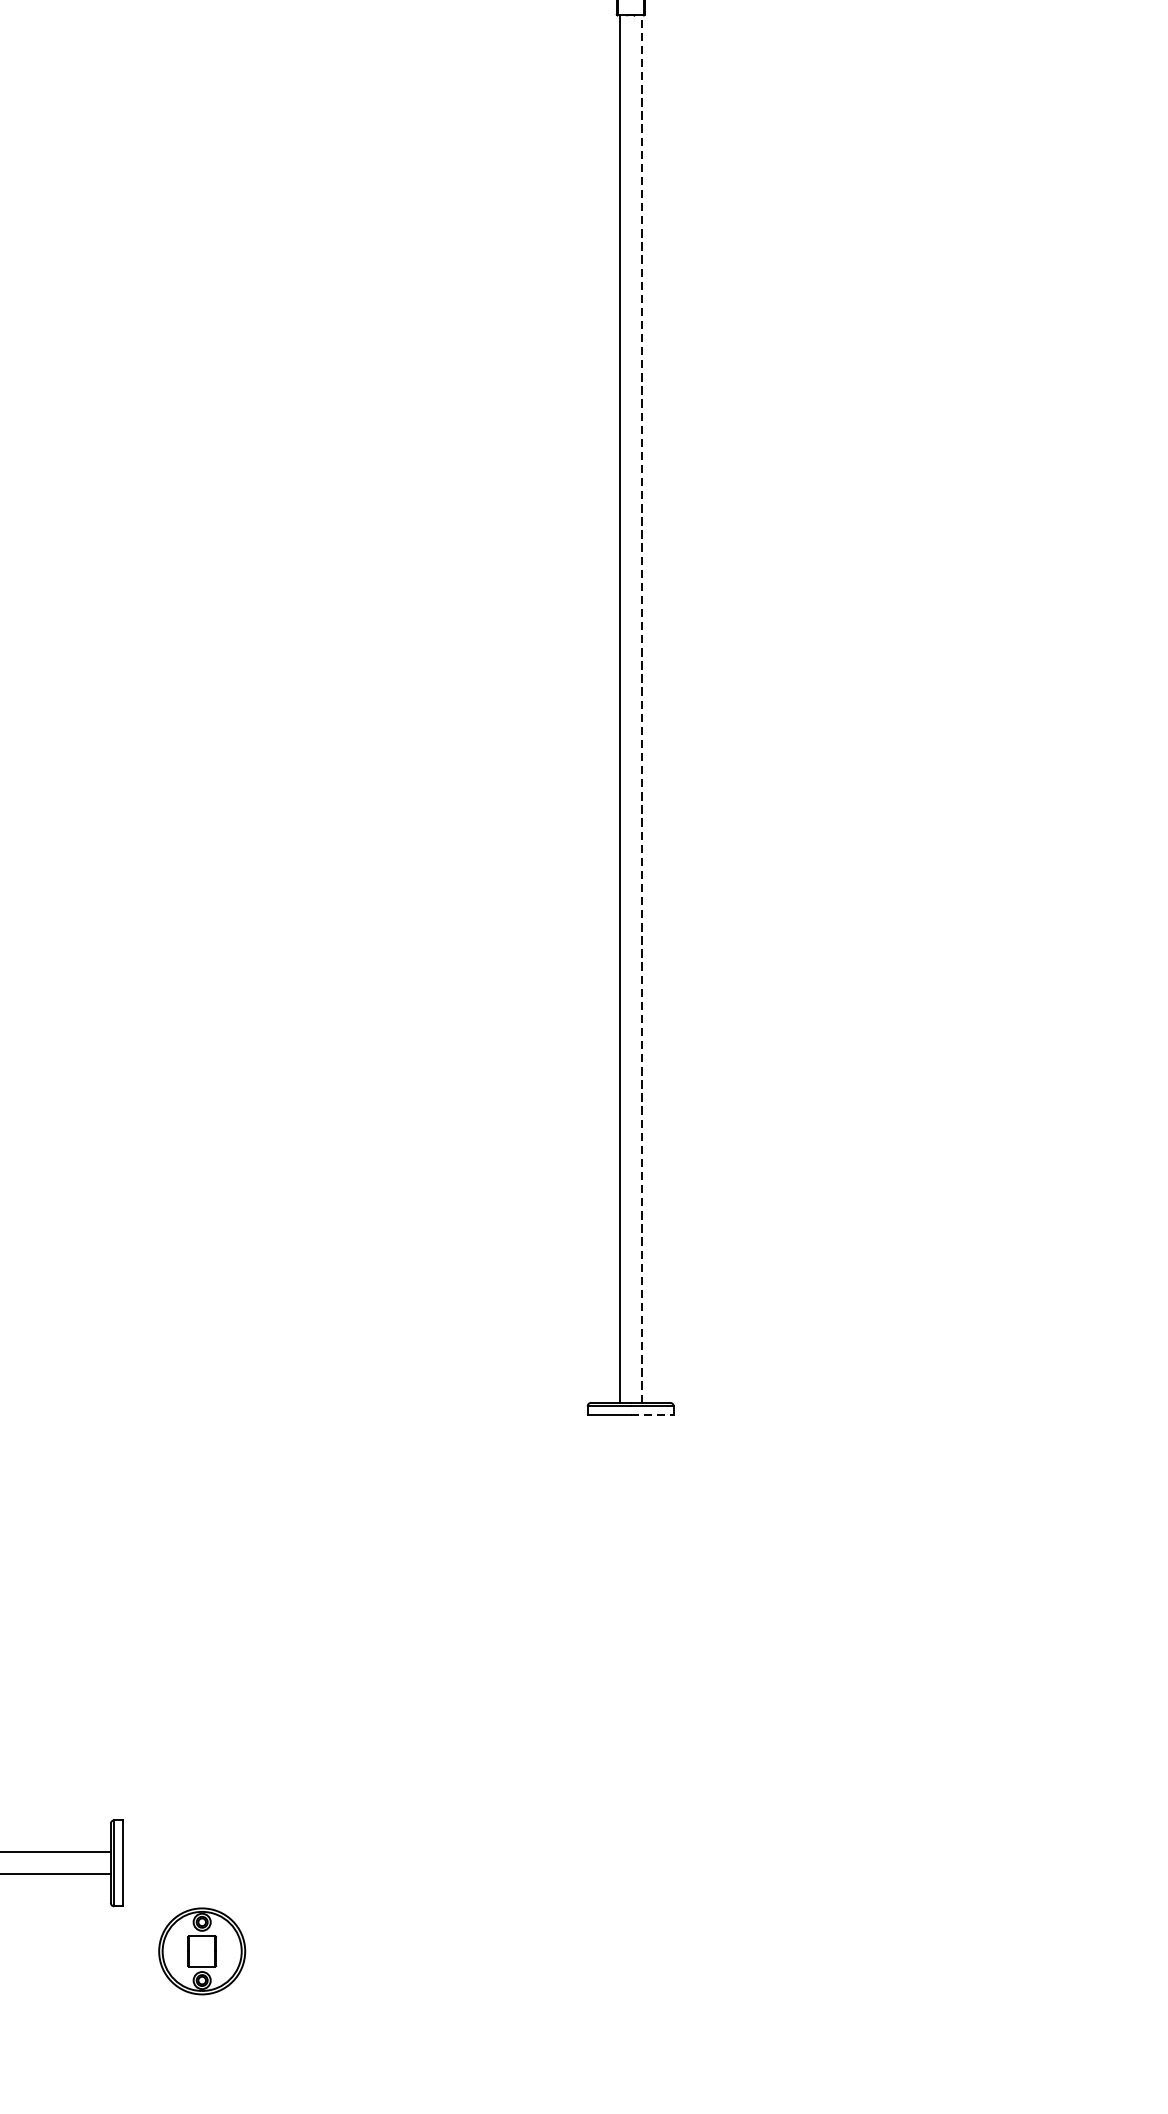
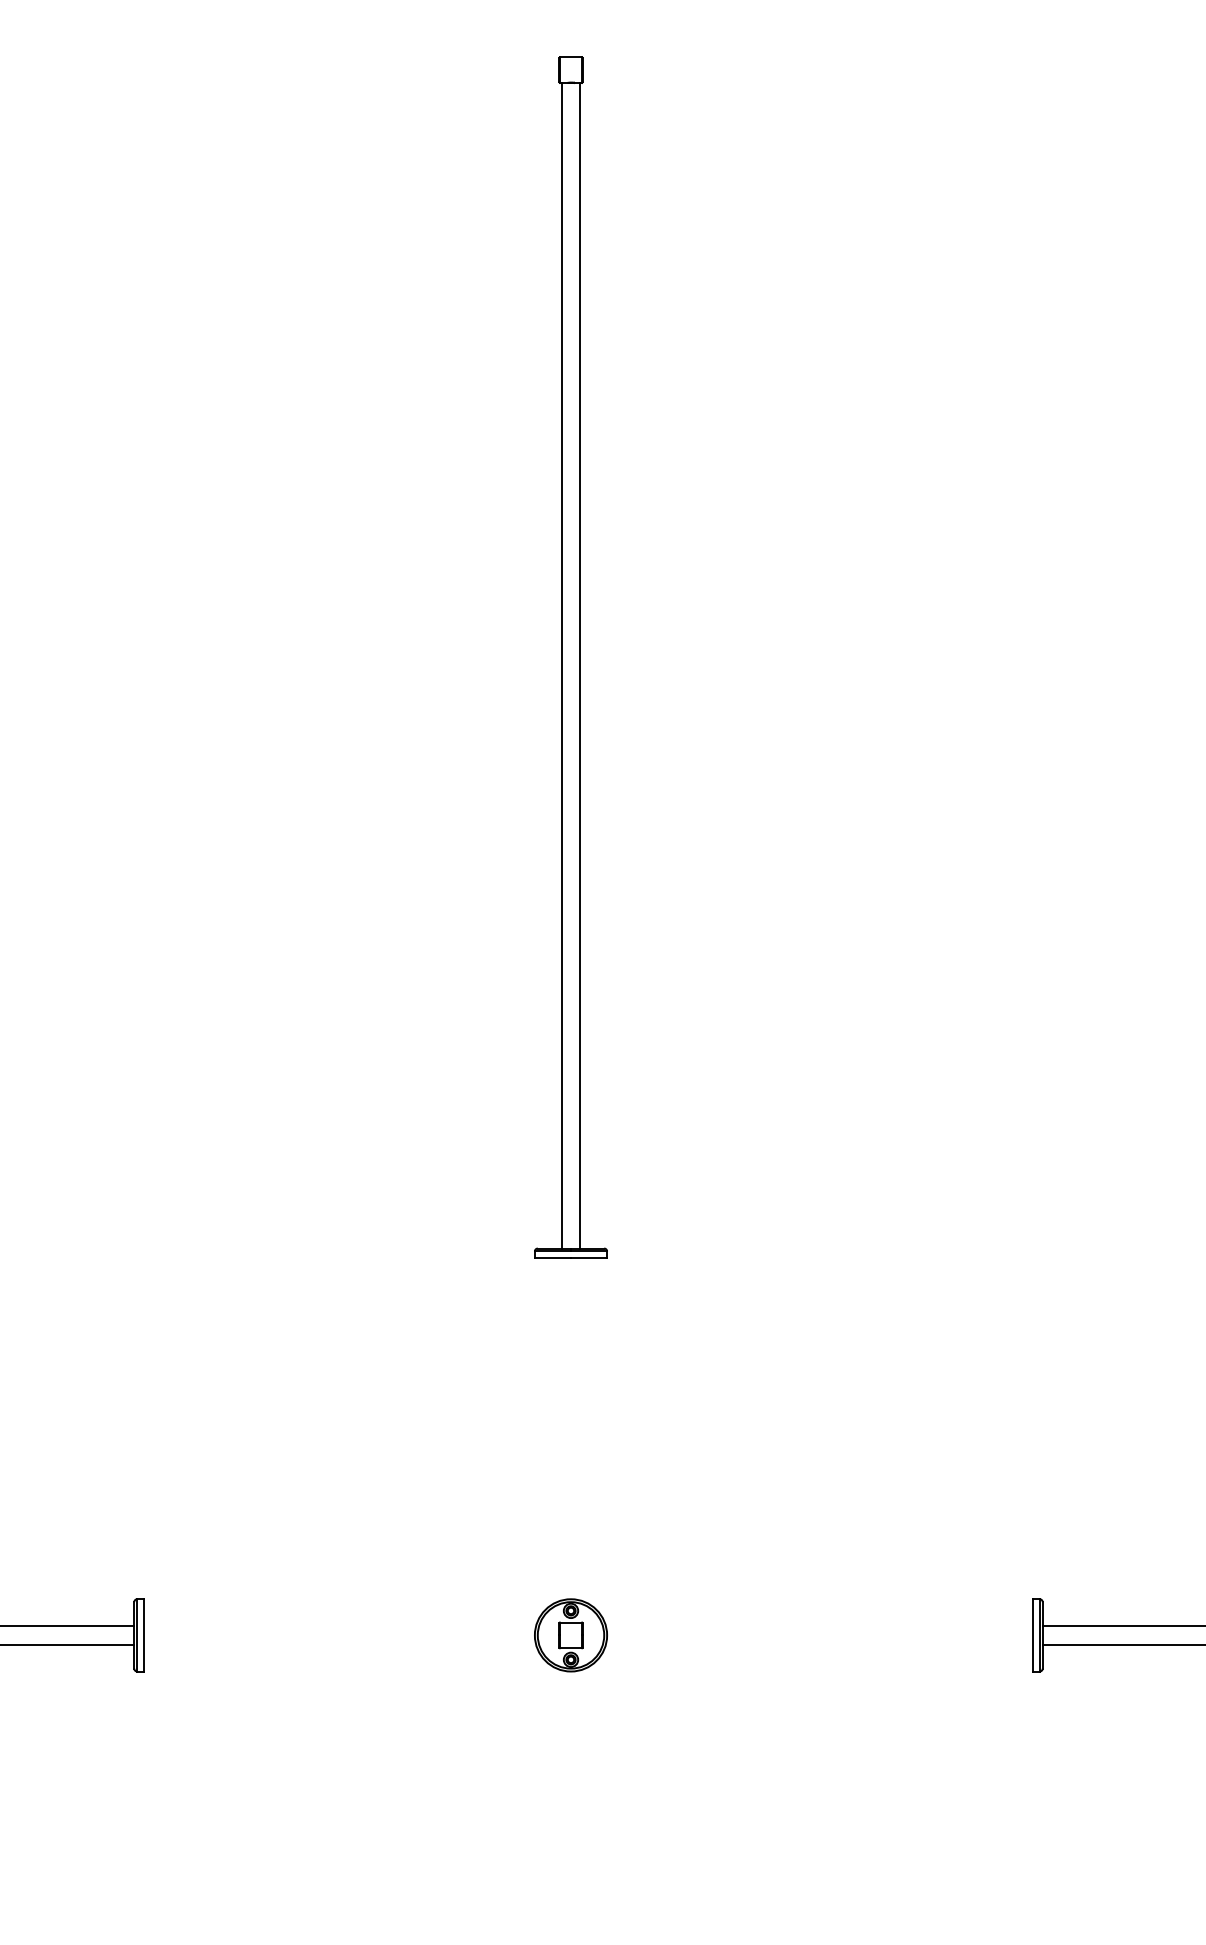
line: (642, 708) -> (580, 665), dashed -> solid
line: (652, 1414) -> (589, 1258), dashed -> solid
part: (201, 1951) -> (570, 1635), moved

